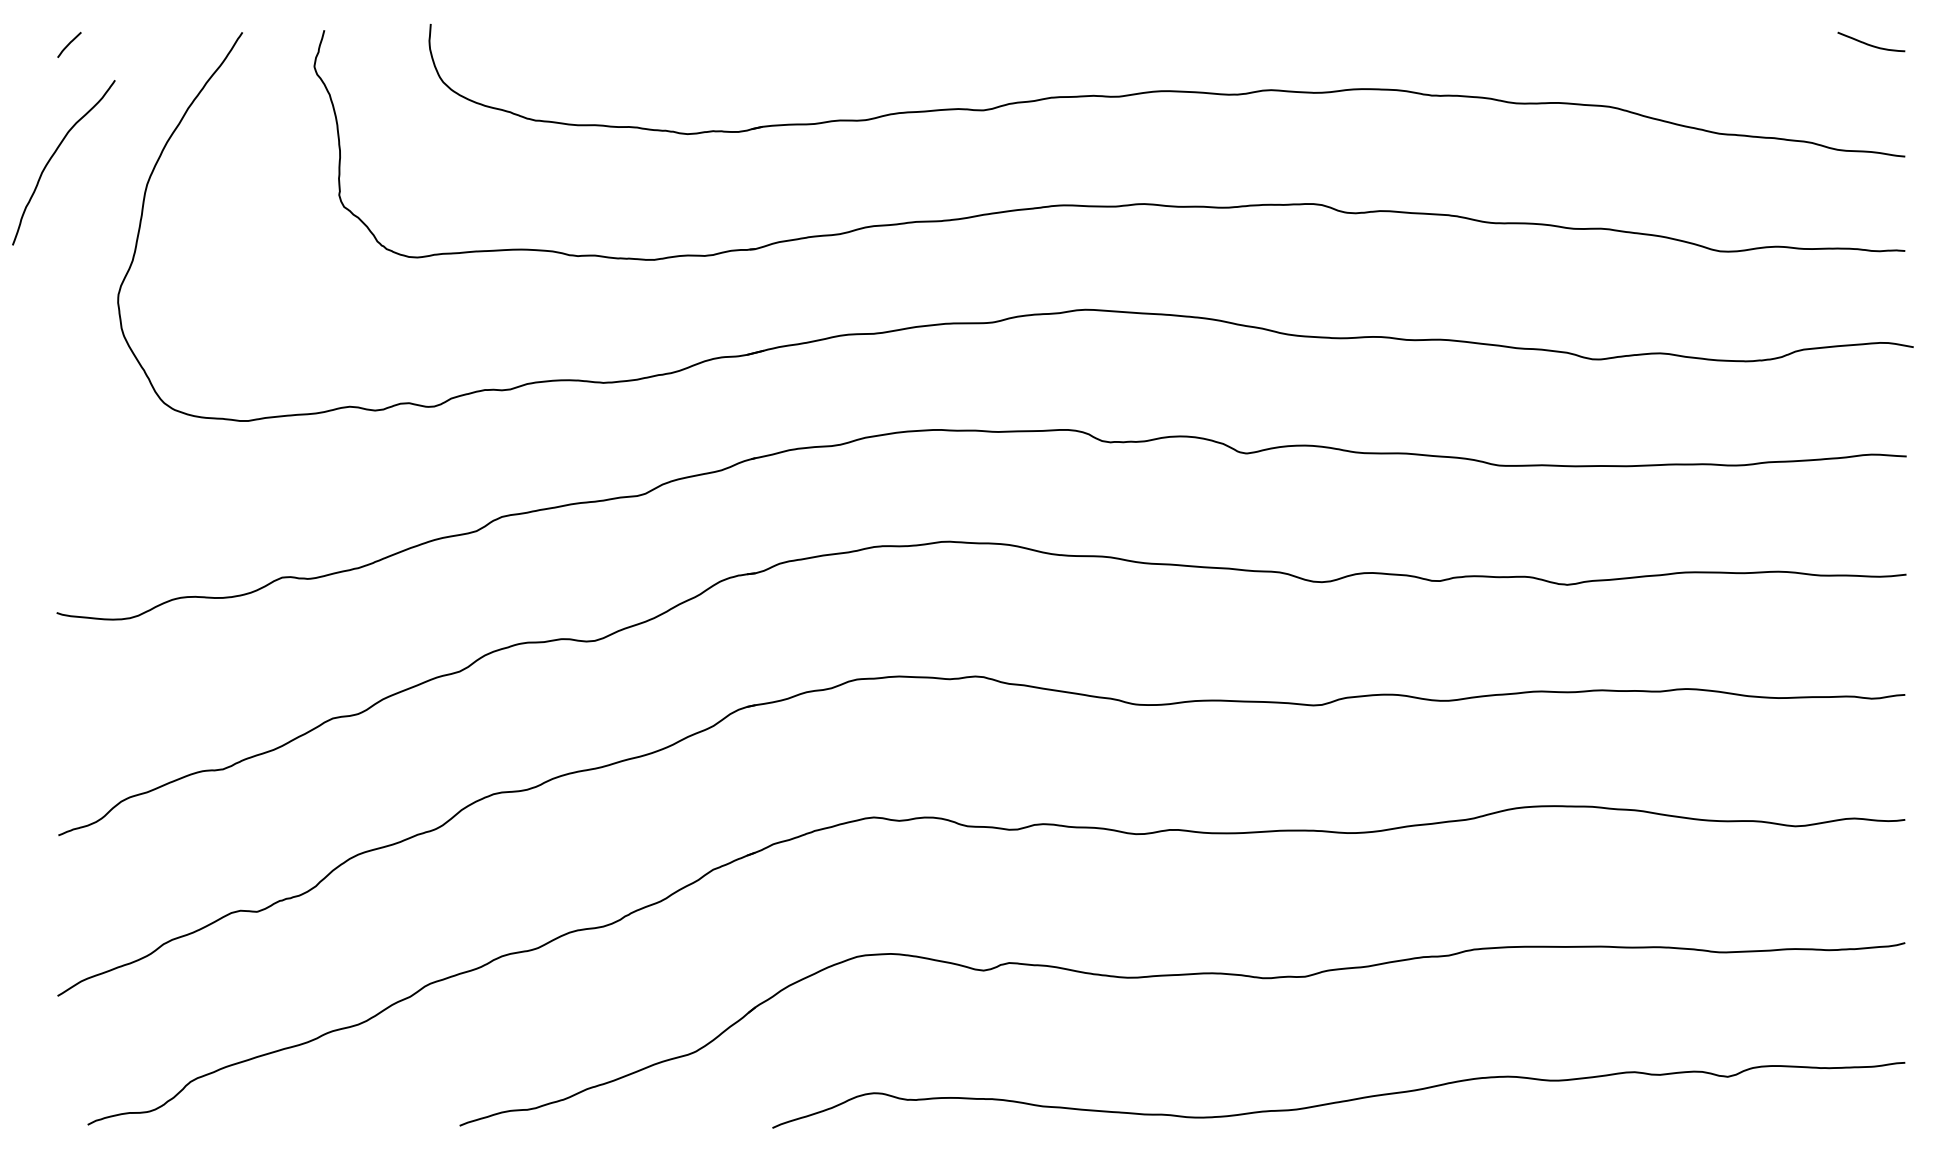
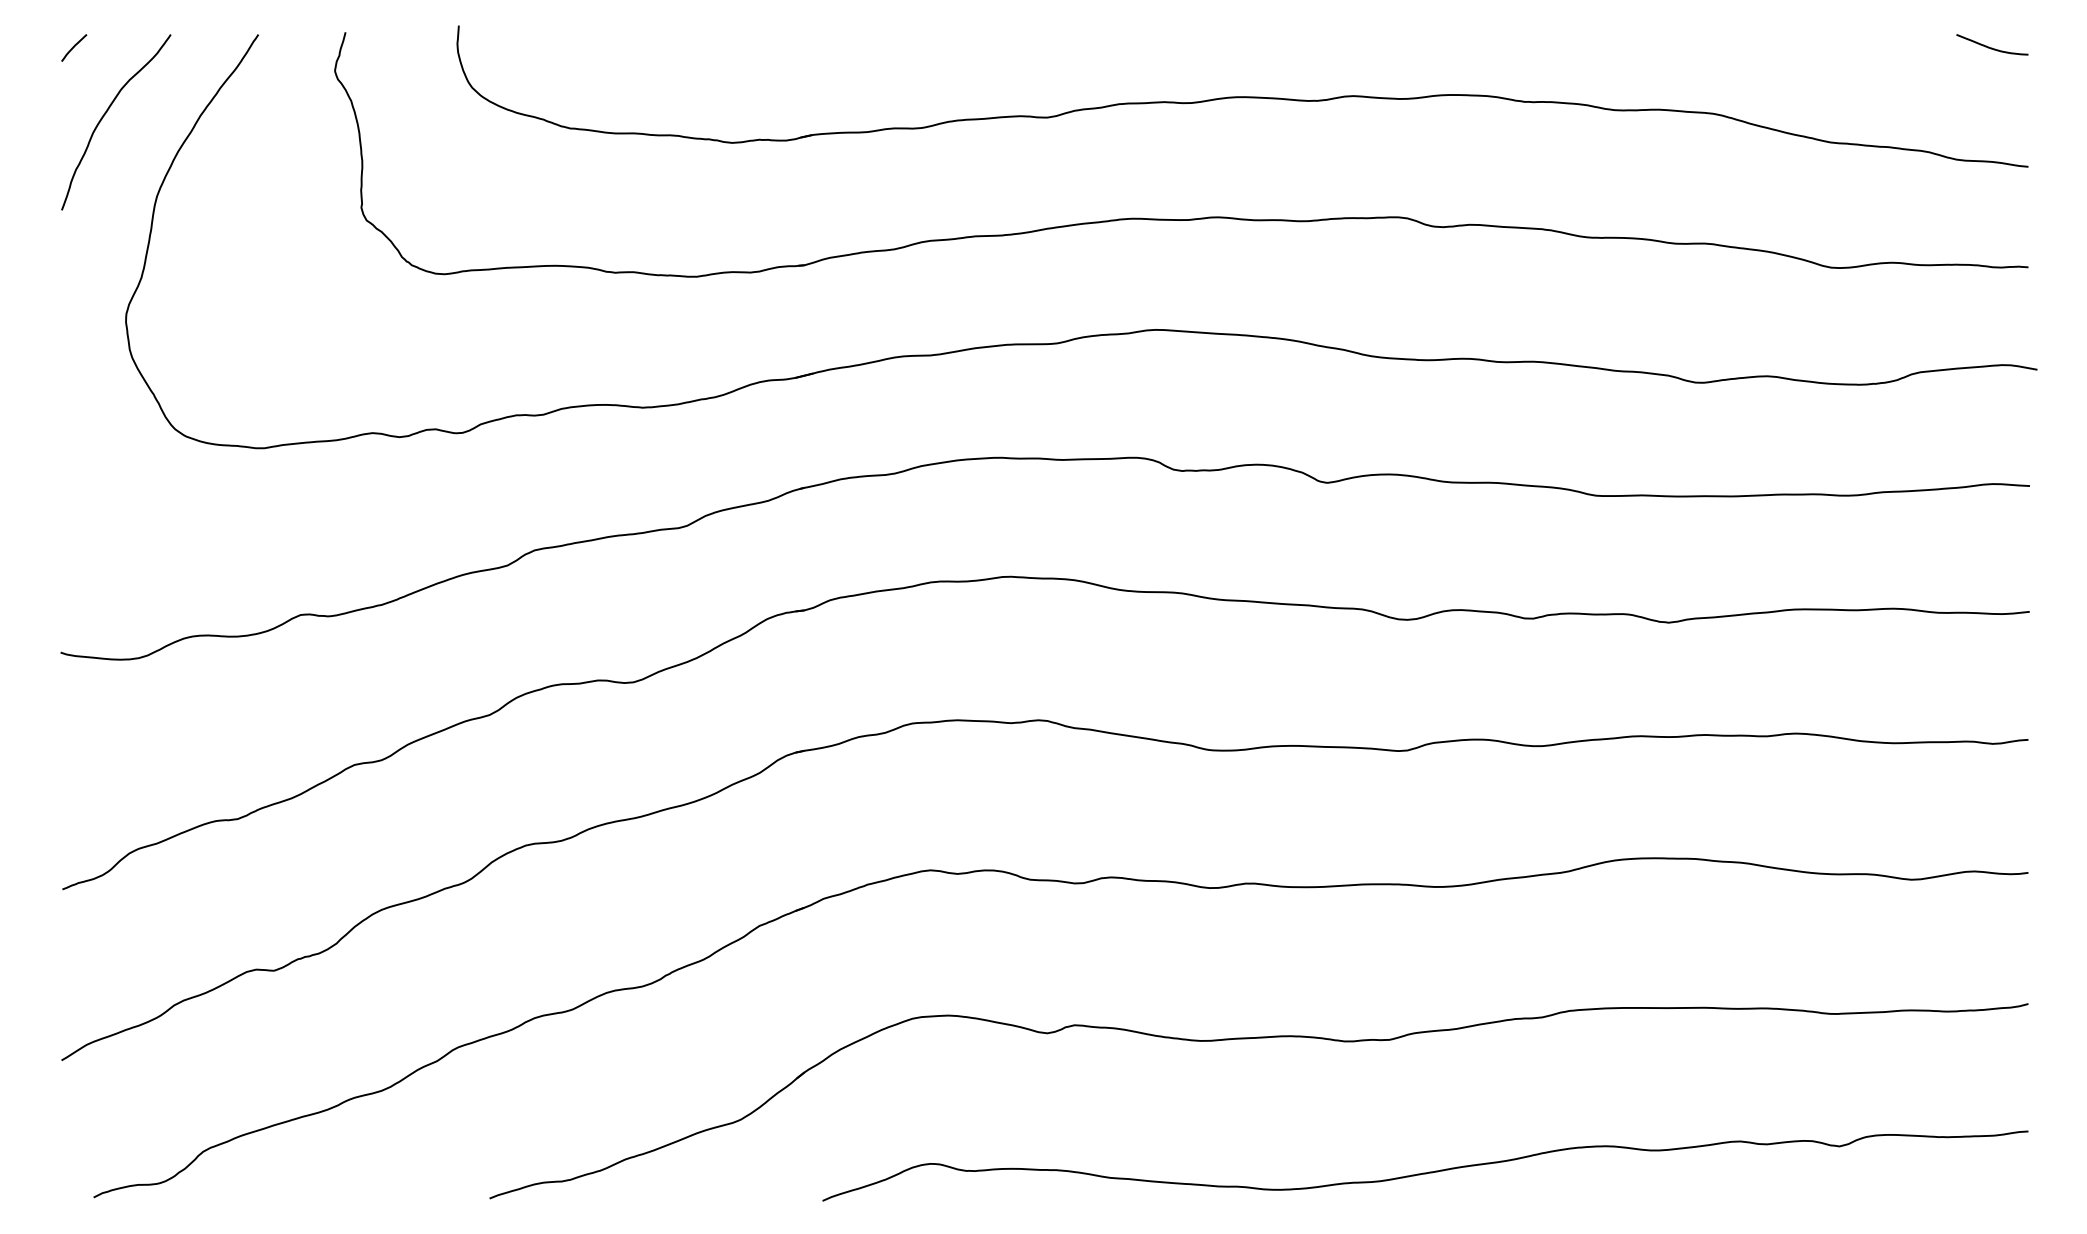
curve: (52, 157) -> (104, 116), moved

